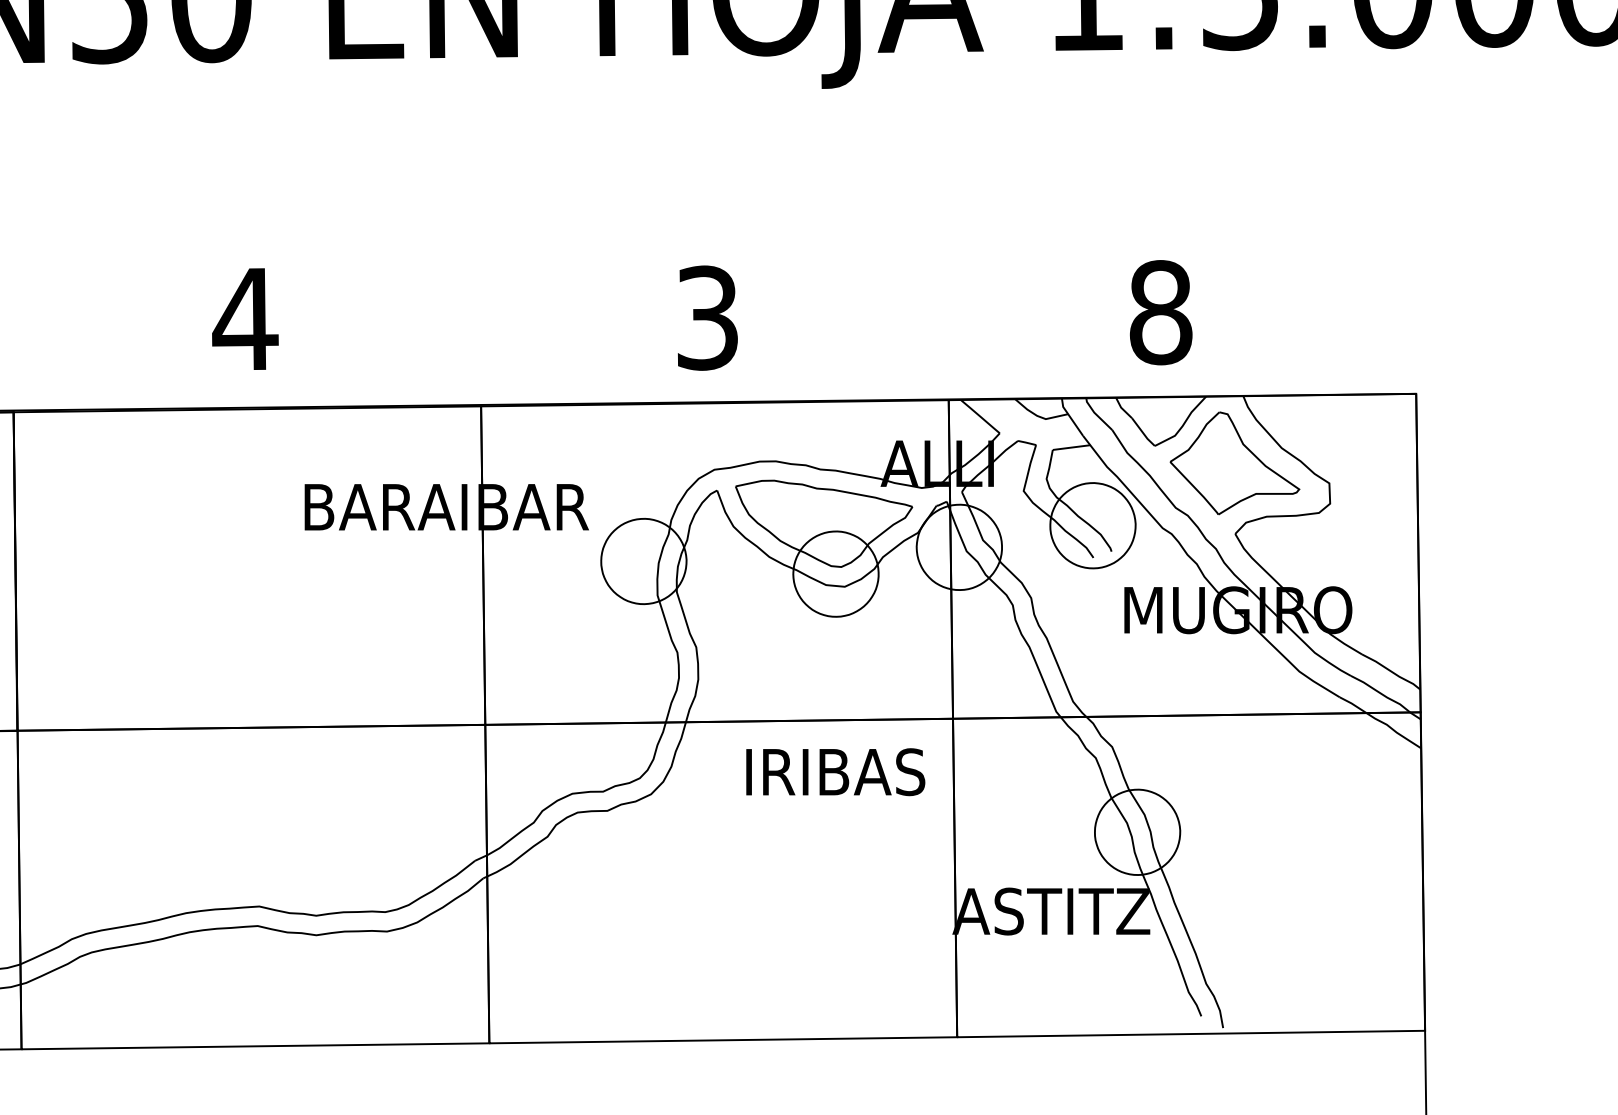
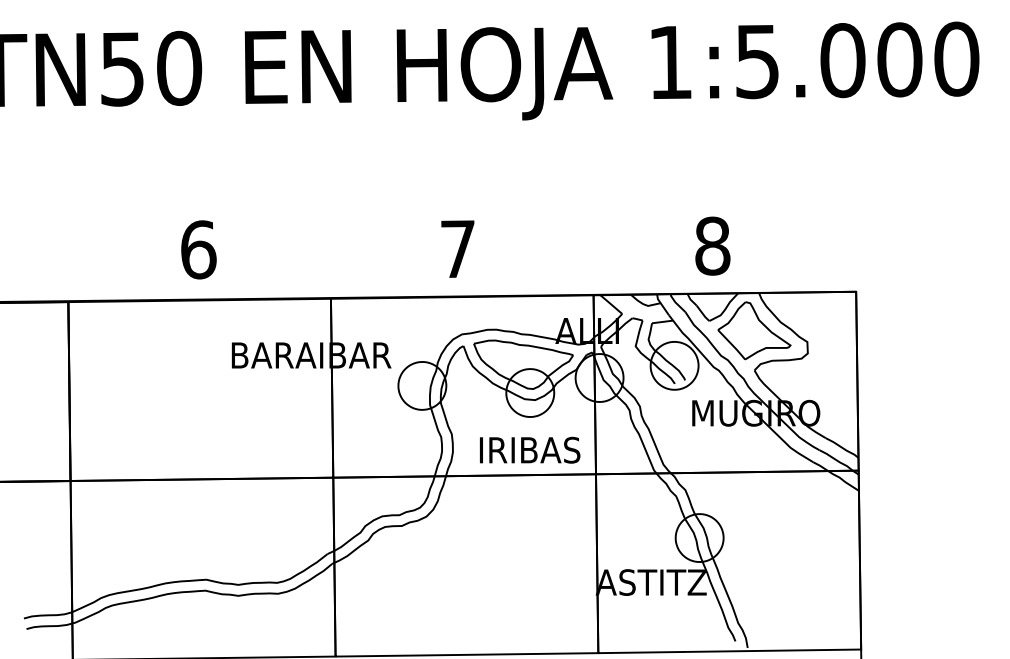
text: (708, 316) -> (458, 248), 3 -> 7
text: (245, 318) -> (198, 249), 4 -> 6
text: (836, 770) -> (530, 449), moved

